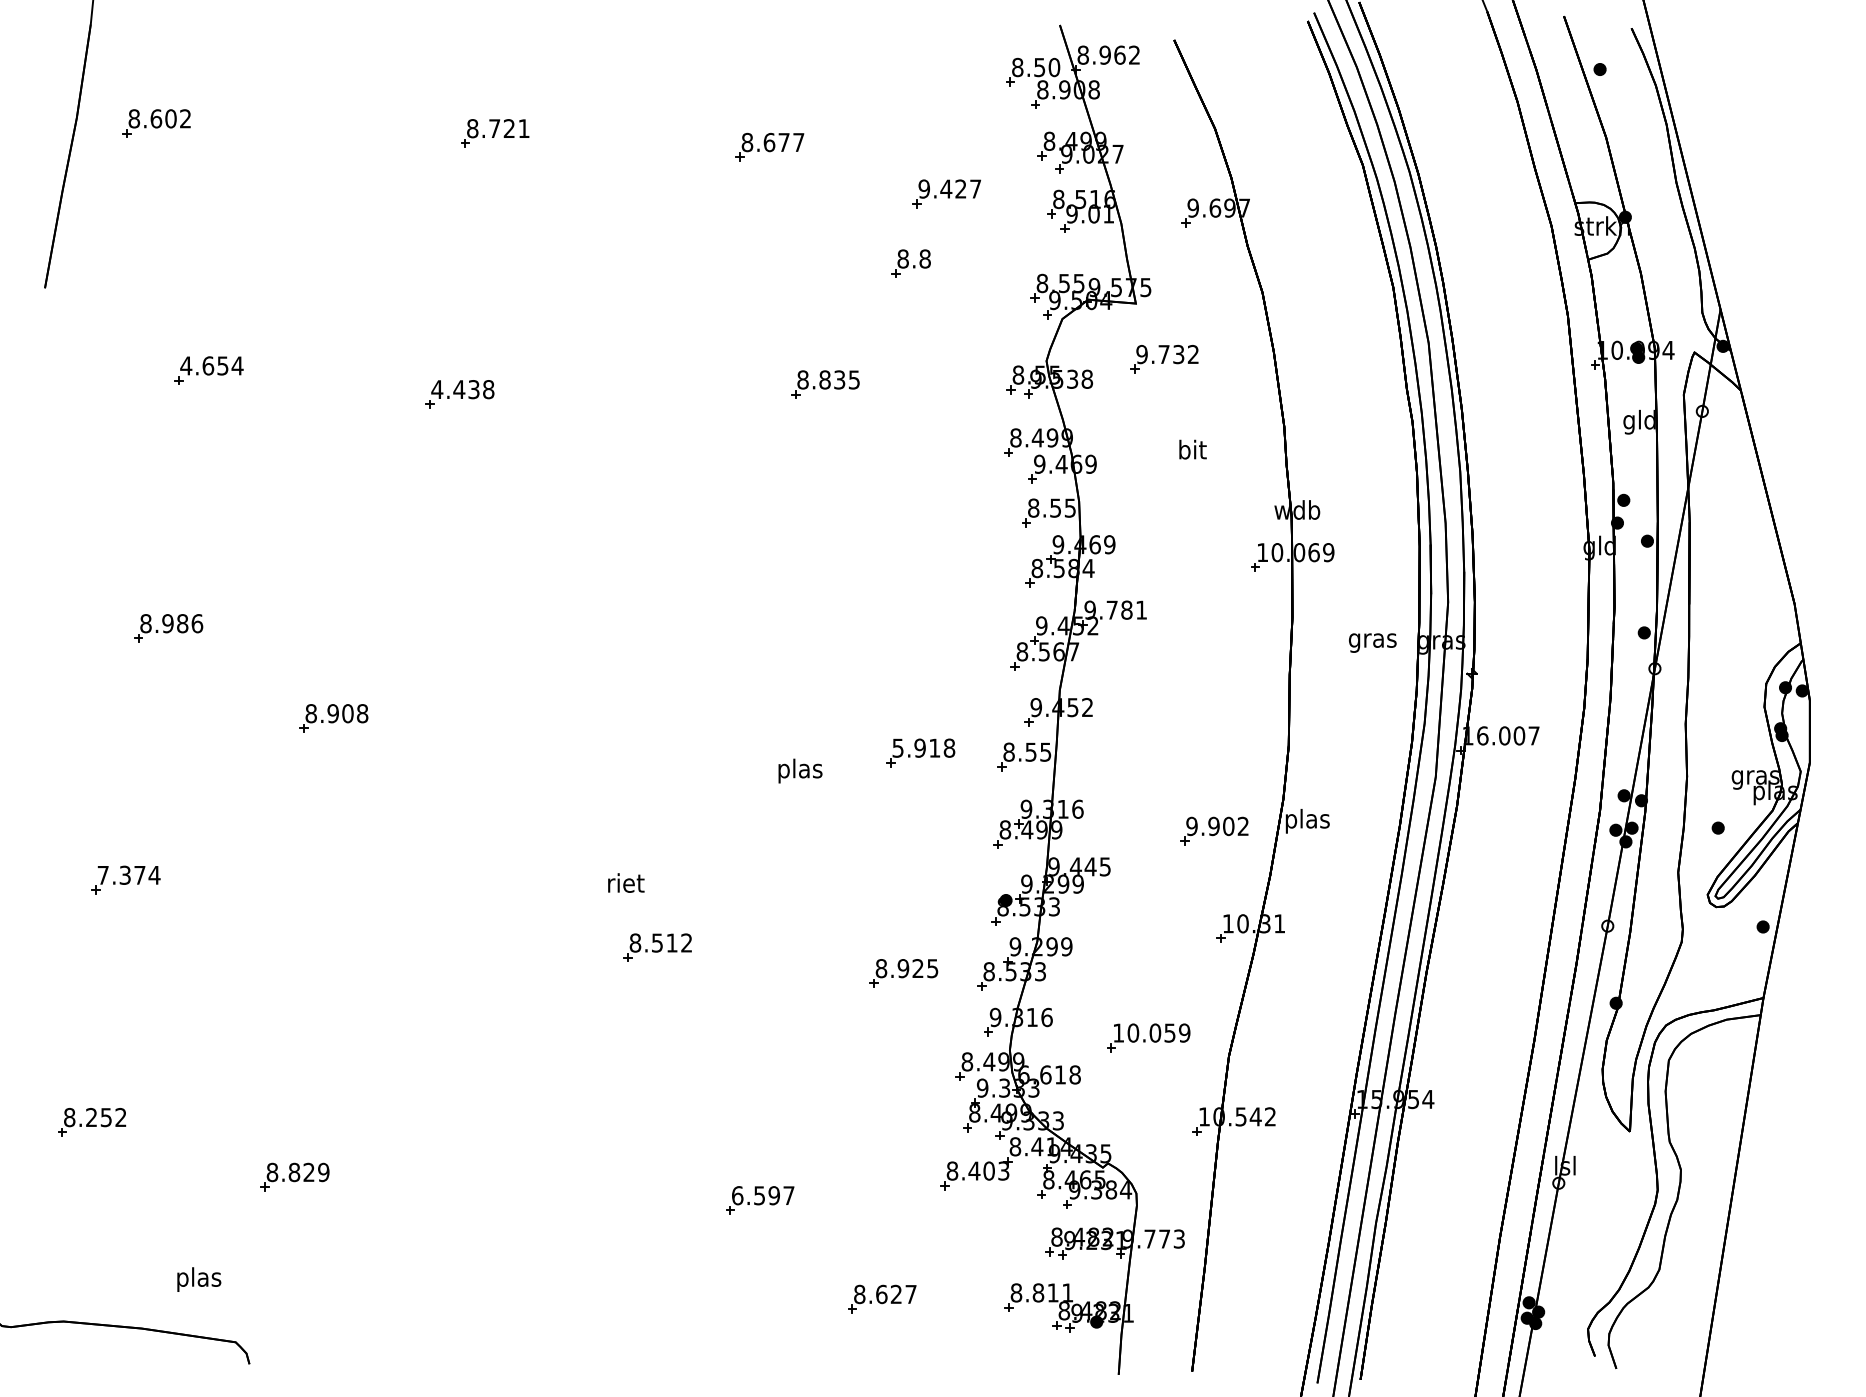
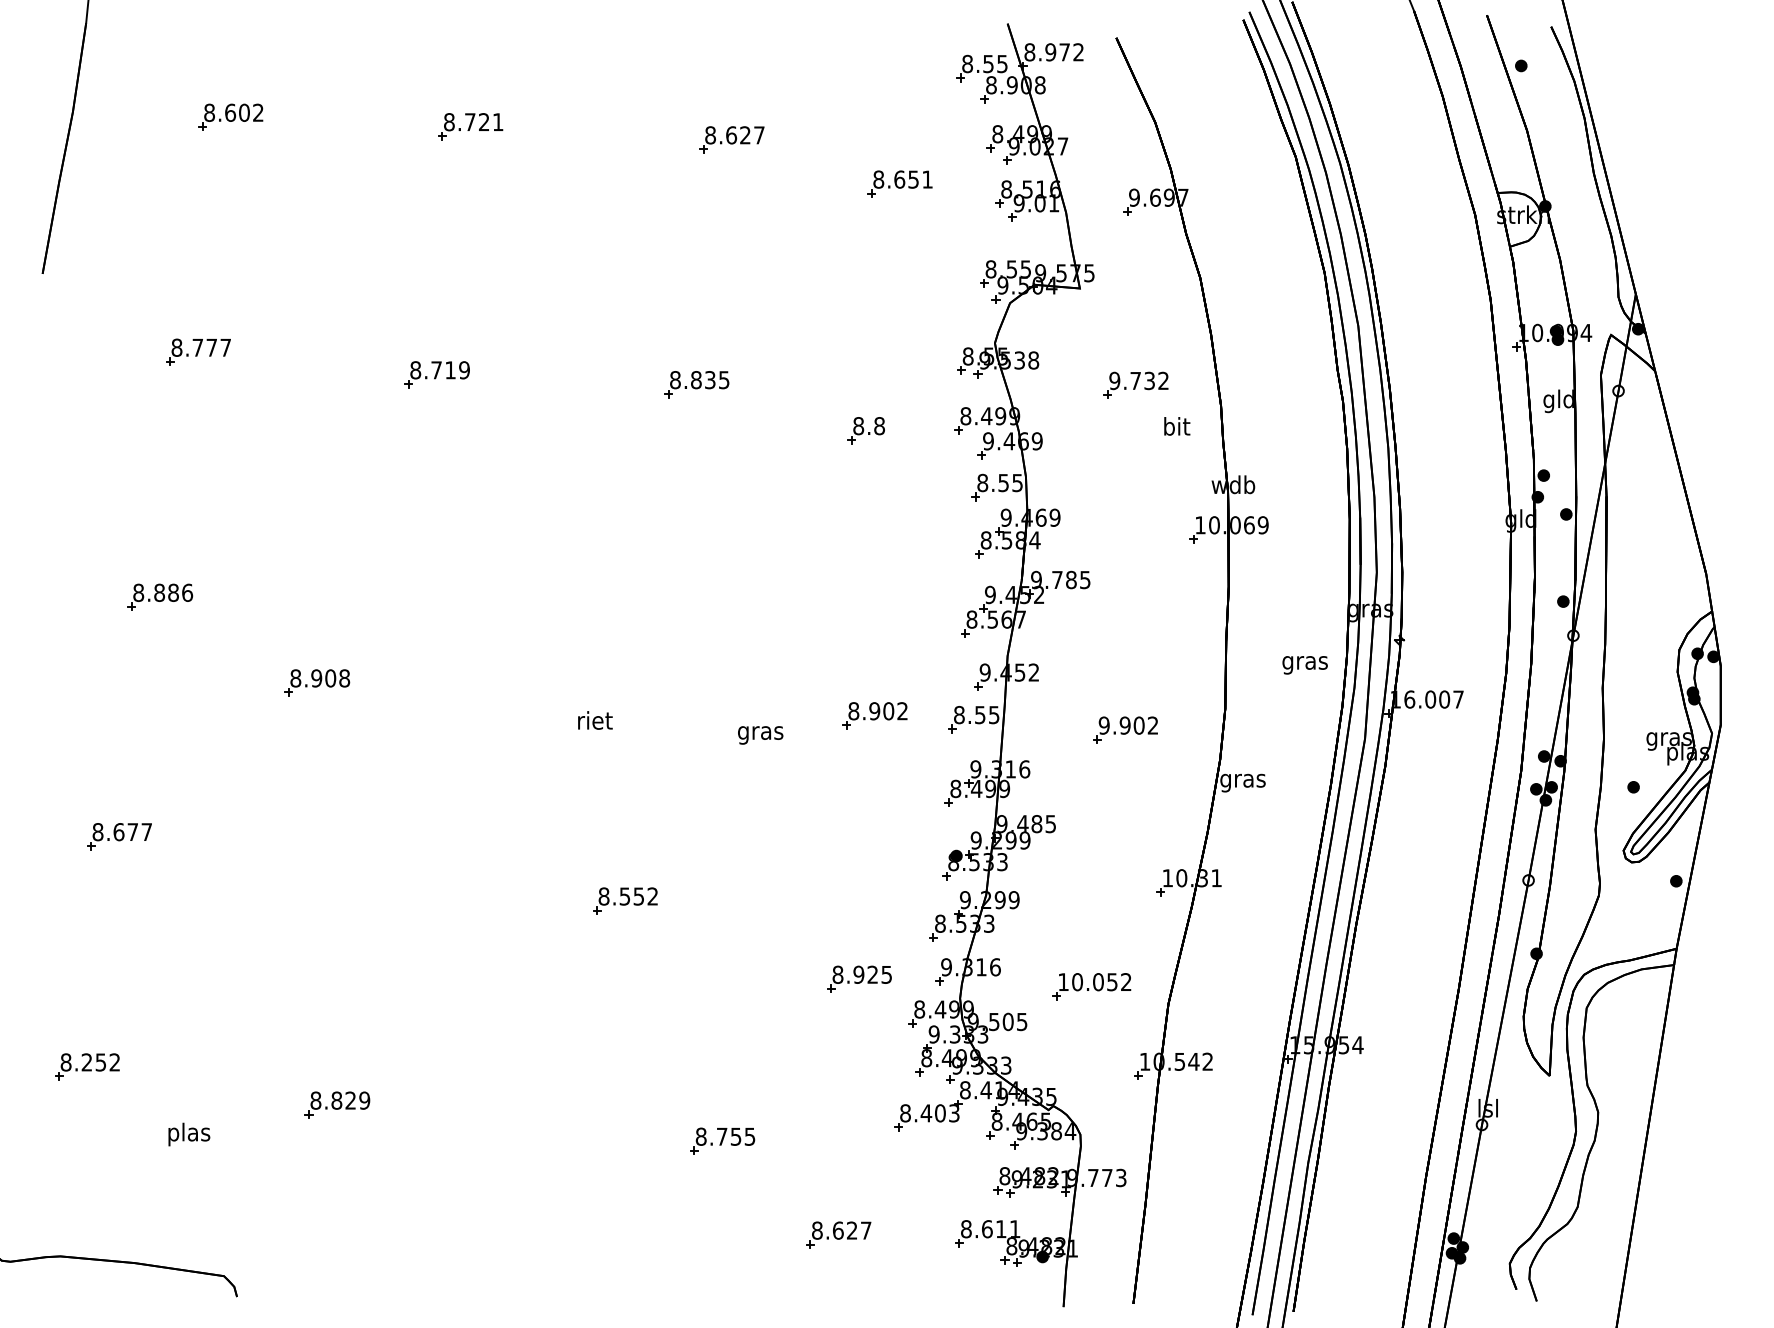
text: (1119, 55) -> (1064, 52), 8.962 -> 8.972
text: (1054, 66) -> (1002, 63), 8.50 -> 8.55
part: (156, 122) -> (230, 116), moved
text: (784, 142) -> (745, 135), 8.677 -> 8.627
text: (949, 188) -> (902, 179), 9.427 -> 8.651
part: (910, 263) -> (865, 430), moved
part: (1163, 358) -> (1135, 384), moved
text: (212, 365) -> (201, 347), 4.654 -> 8.777
part: (825, 384) -> (696, 384), moved
text: (462, 389) -> (439, 370), 4.438 -> 8.719
text: (1193, 449) -> (1177, 426), moved
text: (1141, 610) -> (1085, 580), 9.781 -> 9.785
text: (167, 623) -> (159, 592), 8.986 -> 8.886
text: (1372, 643) -> (1304, 665), moved
text: (924, 748) -> (878, 711), 5.918 -> 8.902
text: (799, 770) -> (760, 732), plas -> gras
text: (1306, 821) -> (1242, 780), plas -> gras
part: (1214, 830) -> (1125, 729), moved
text: (1090, 867) -> (1036, 824), 9.445 -> 9.485
text: (128, 875) -> (122, 832), 7.374 -> 8.677
text: (626, 883) -> (595, 720), moved
text: (671, 943) -> (638, 896), 8.512 -> 8.552
part: (904, 972) -> (859, 978), moved
text: (1183, 1033) -> (1125, 982), 10.059 -> 10.052
text: (1049, 1074) -> (997, 1021), 6.618 -> 9.505
part: (295, 1176) -> (337, 1104), moved
text: (763, 1195) -> (725, 1136), 6.597 -> 8.755
text: (199, 1279) -> (189, 1134), moved
text: (1037, 1293) -> (986, 1229), 8.811 -> 8.611

